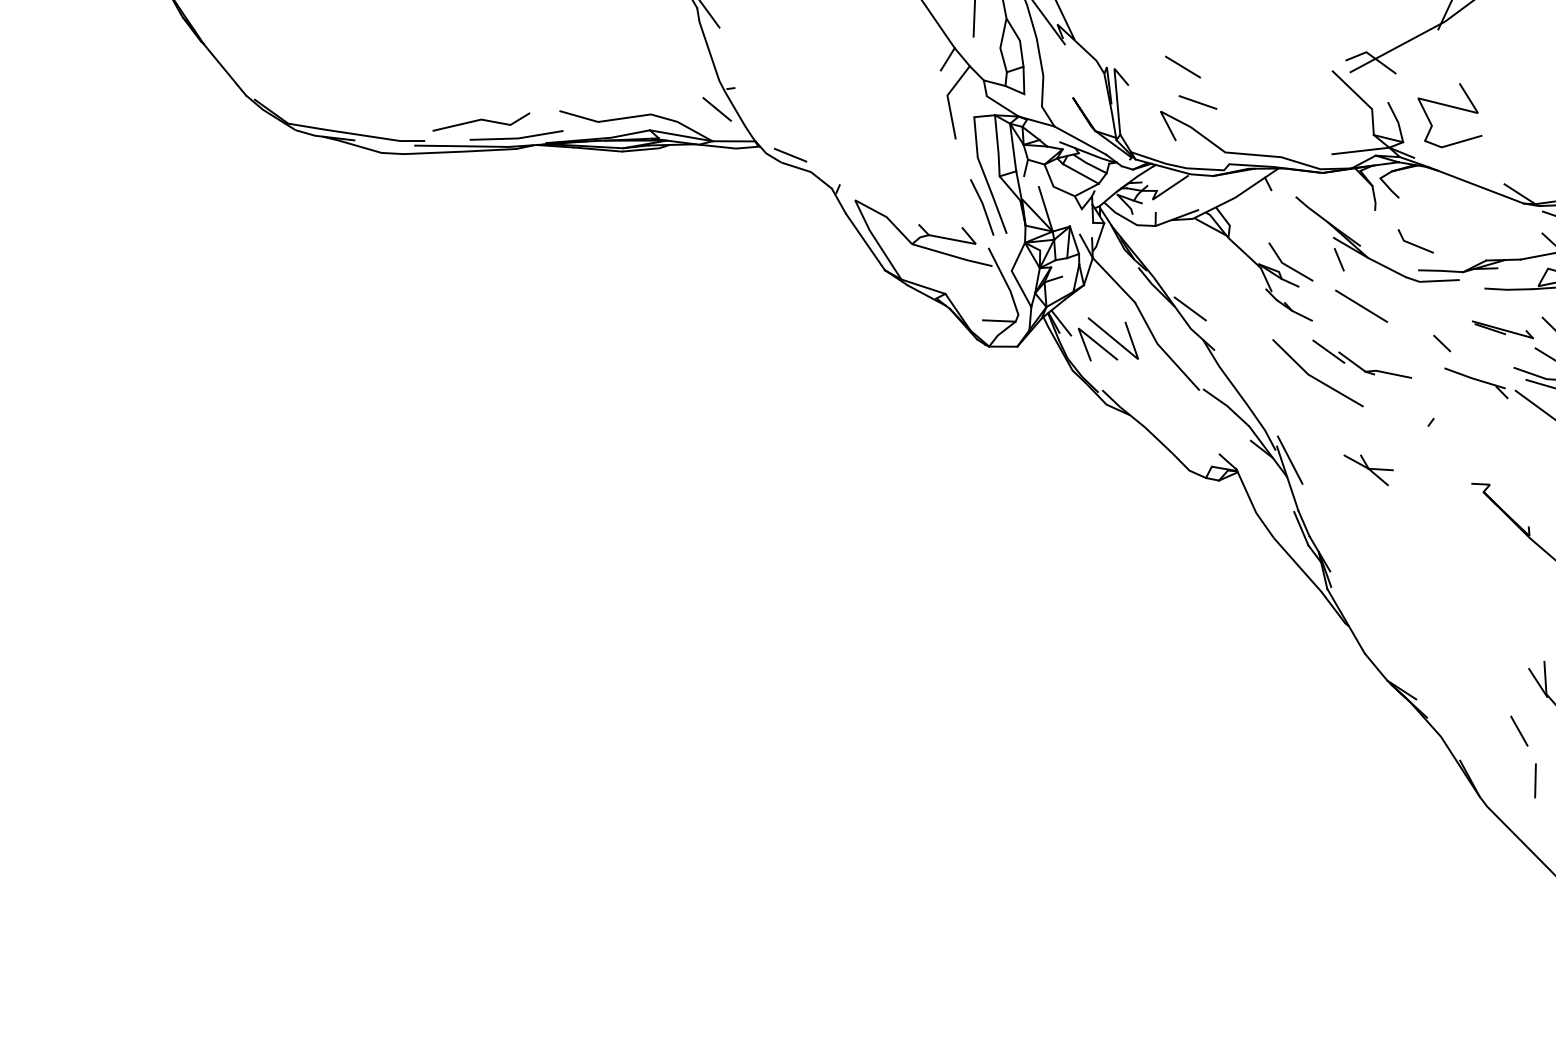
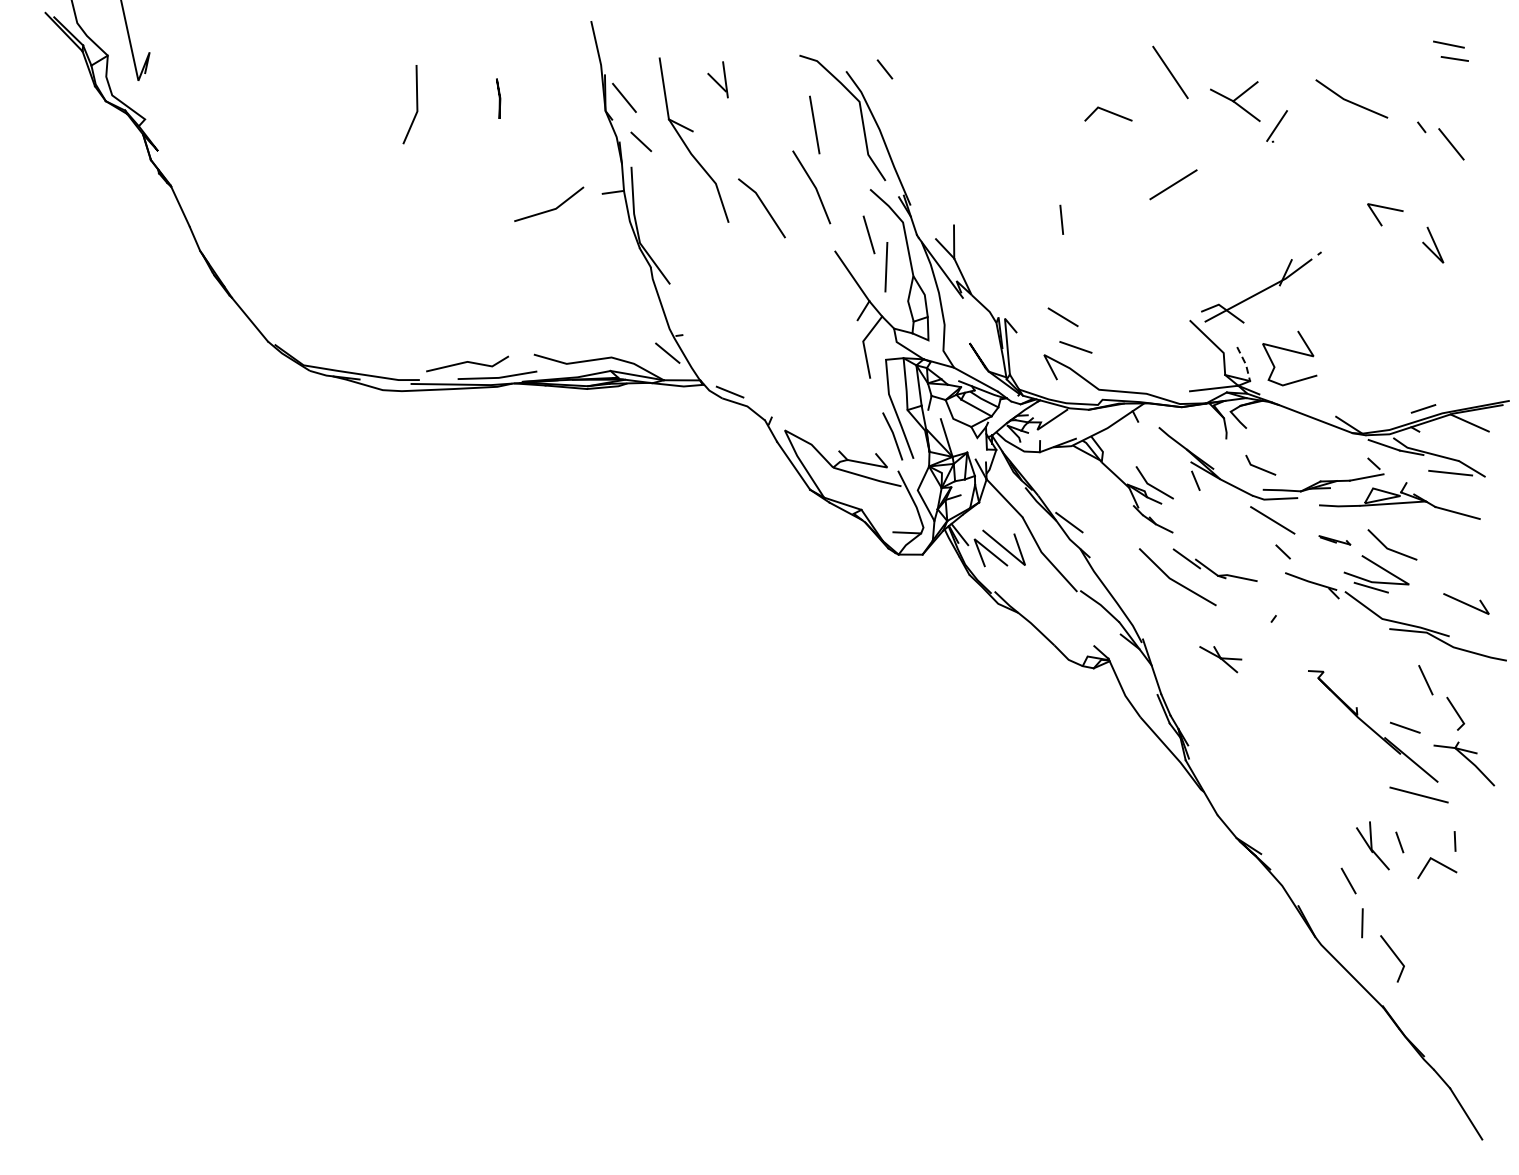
line: (1397, 121) -> (1245, 363), solid -> dashed
line: (1361, 306) -> (1272, 520), moved
part: (1502, 330) -> (1334, 540), size x0.6
line: (1289, 459) -> (1153, 650), removed

